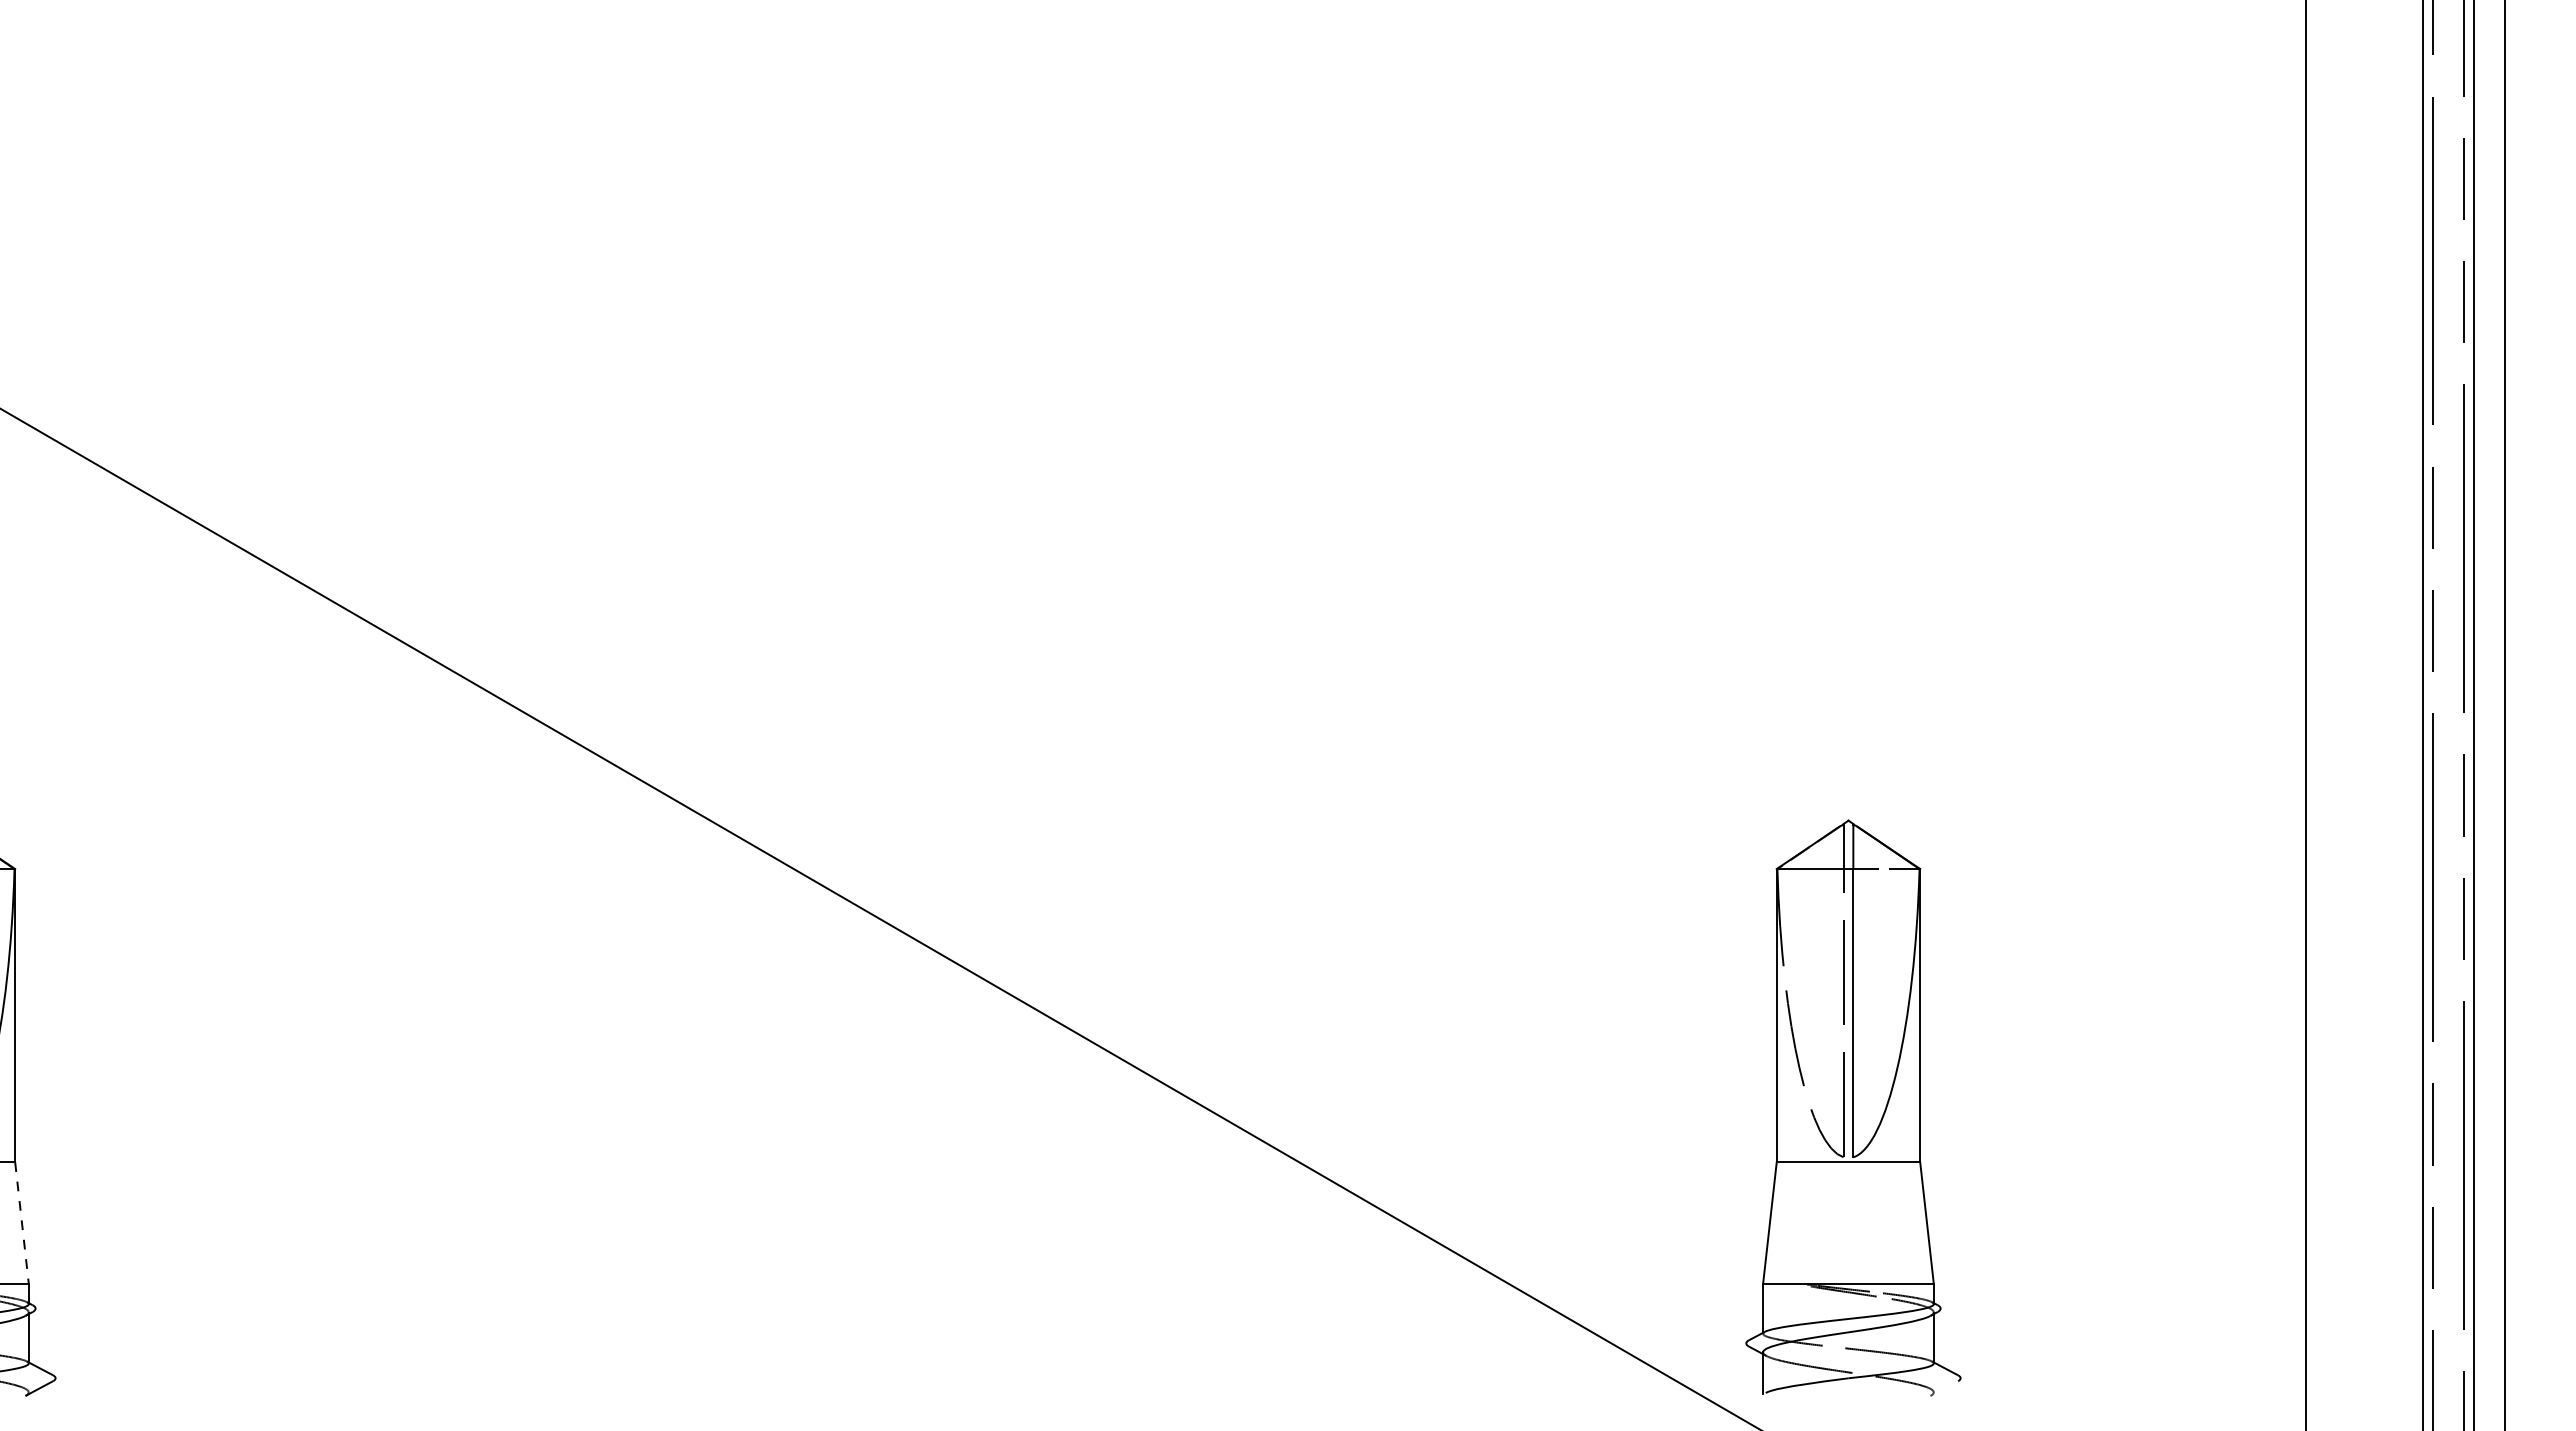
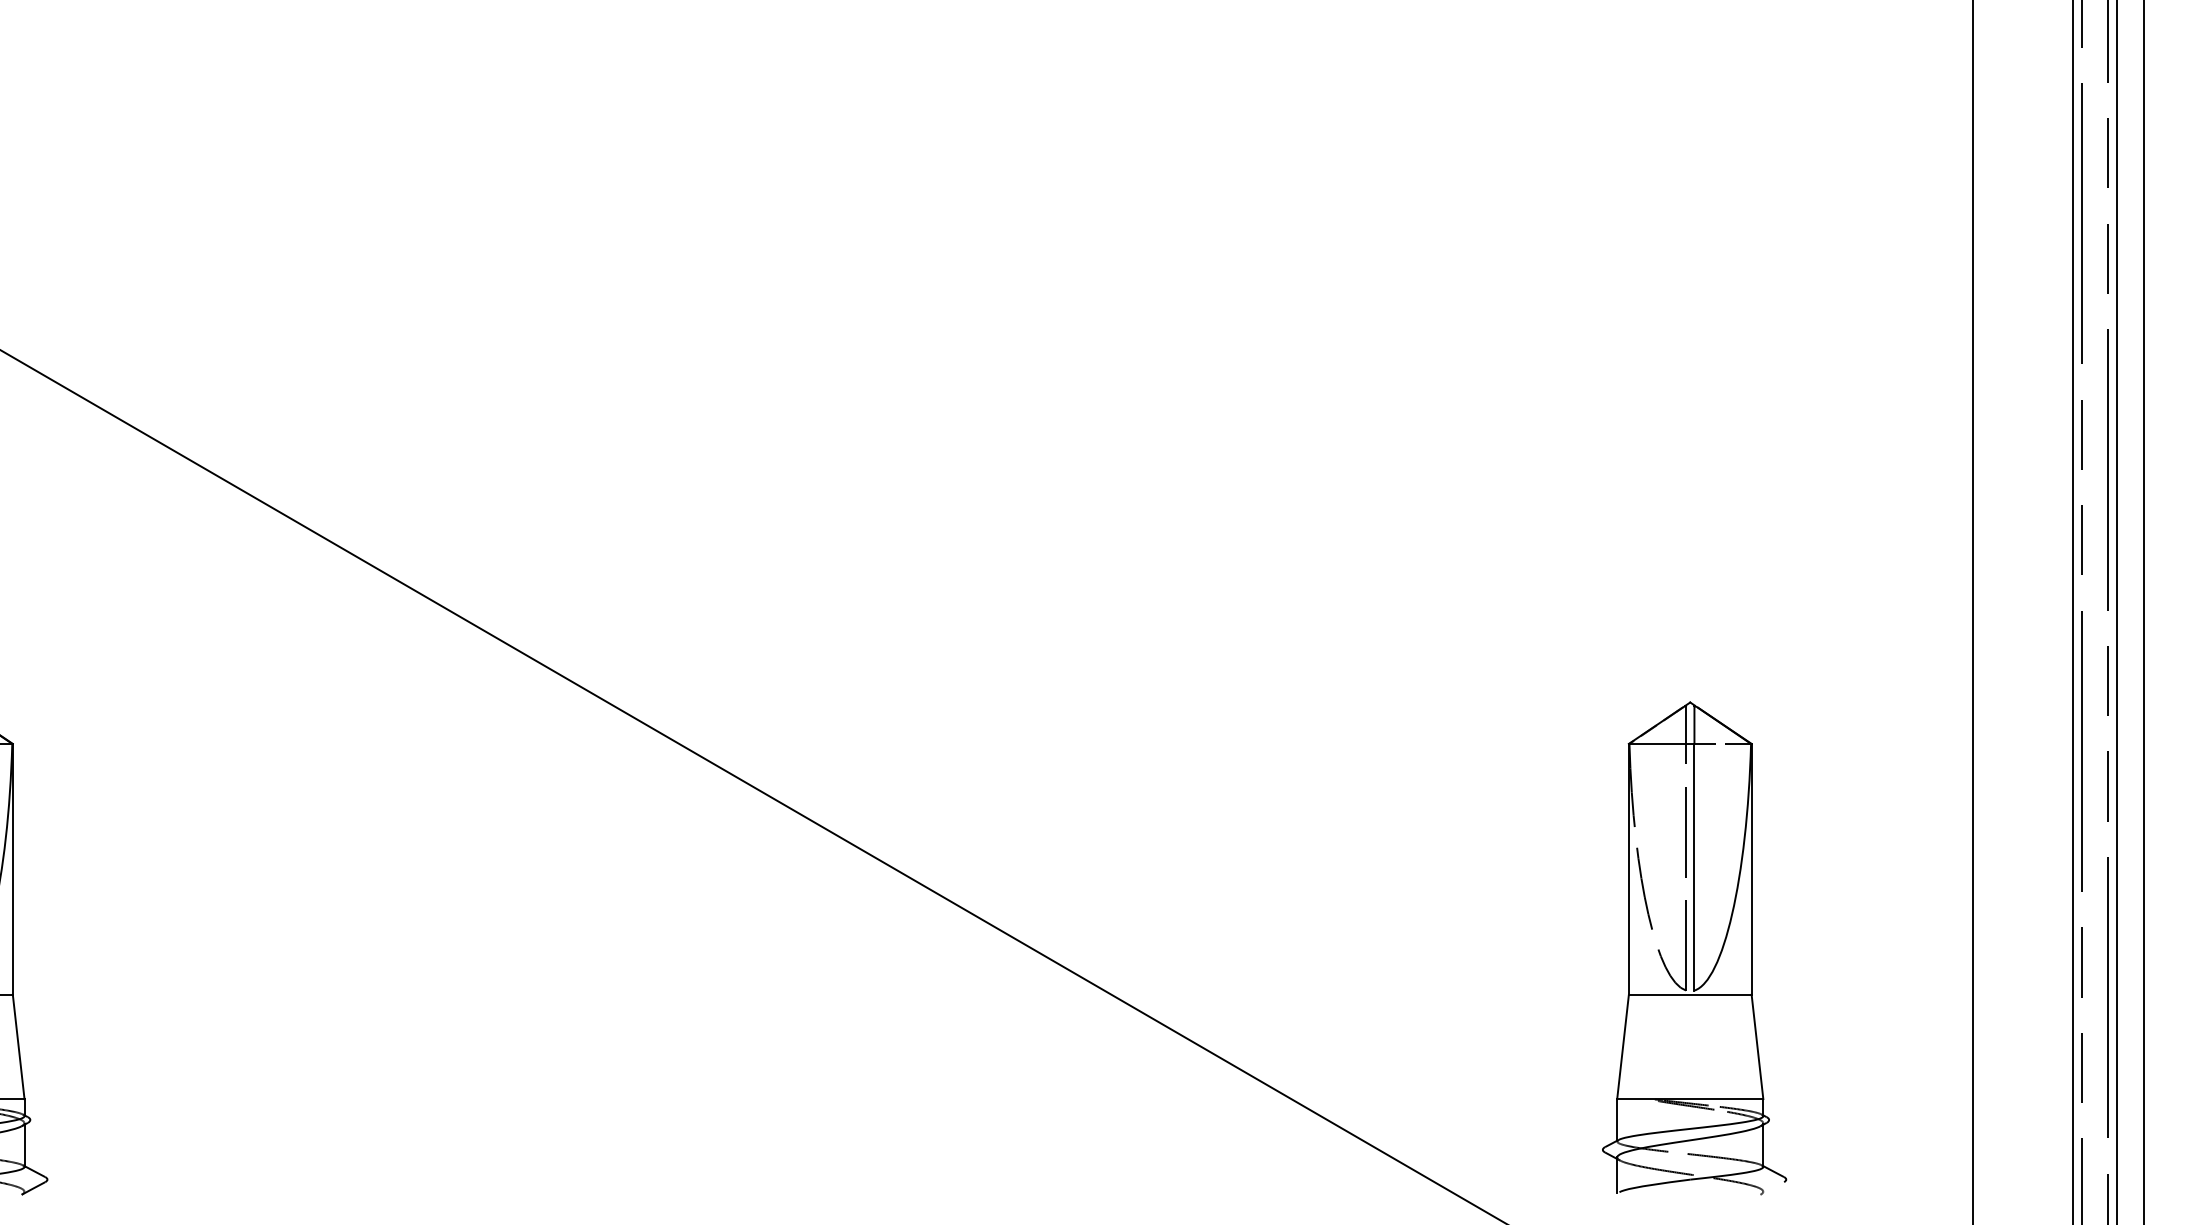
part: (1853, 1107) -> (1694, 947), moved
line: (22, 1223) -> (19, 1047), dashed -> solid

